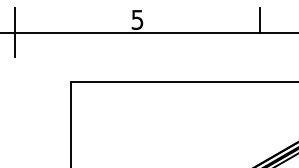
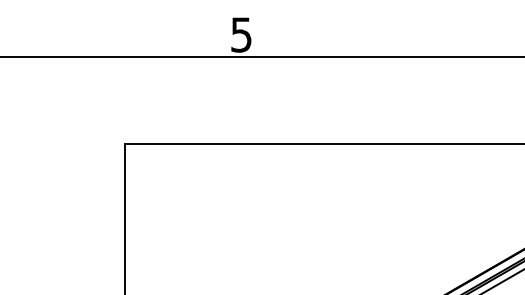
line: (260, 20) -> (457, 36), removed
line: (15, 32) -> (27, 57), removed

